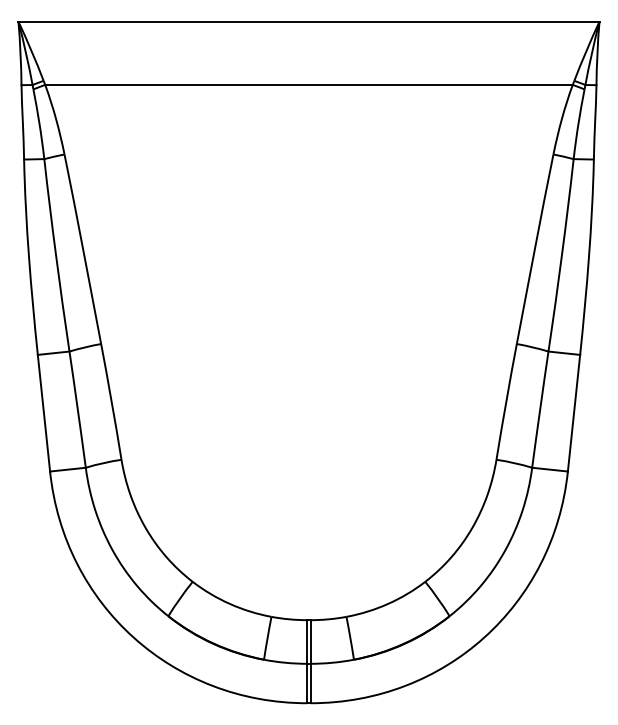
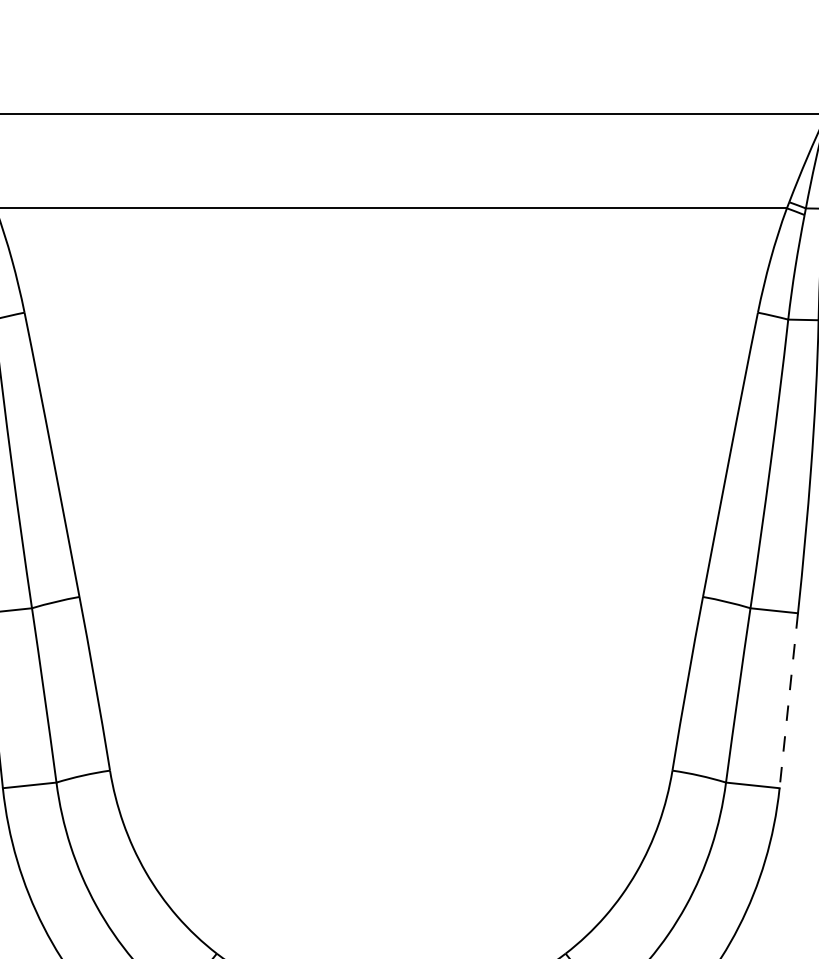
line: (574, 413) -> (789, 701), solid -> dashed

